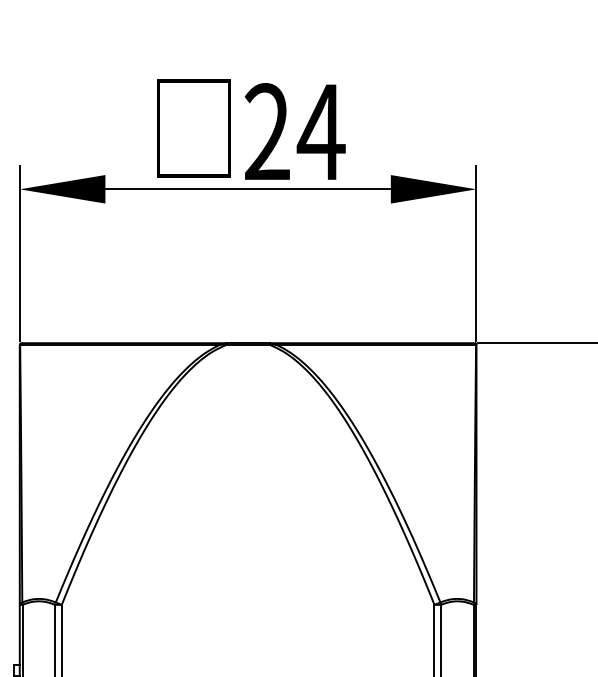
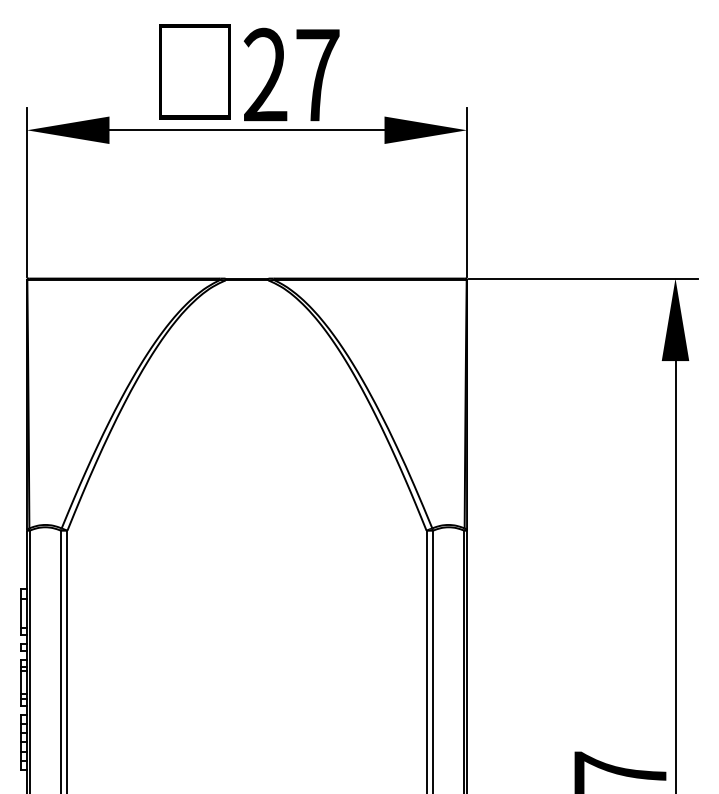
text: (321, 132) -> (317, 75), 24 -> 27

